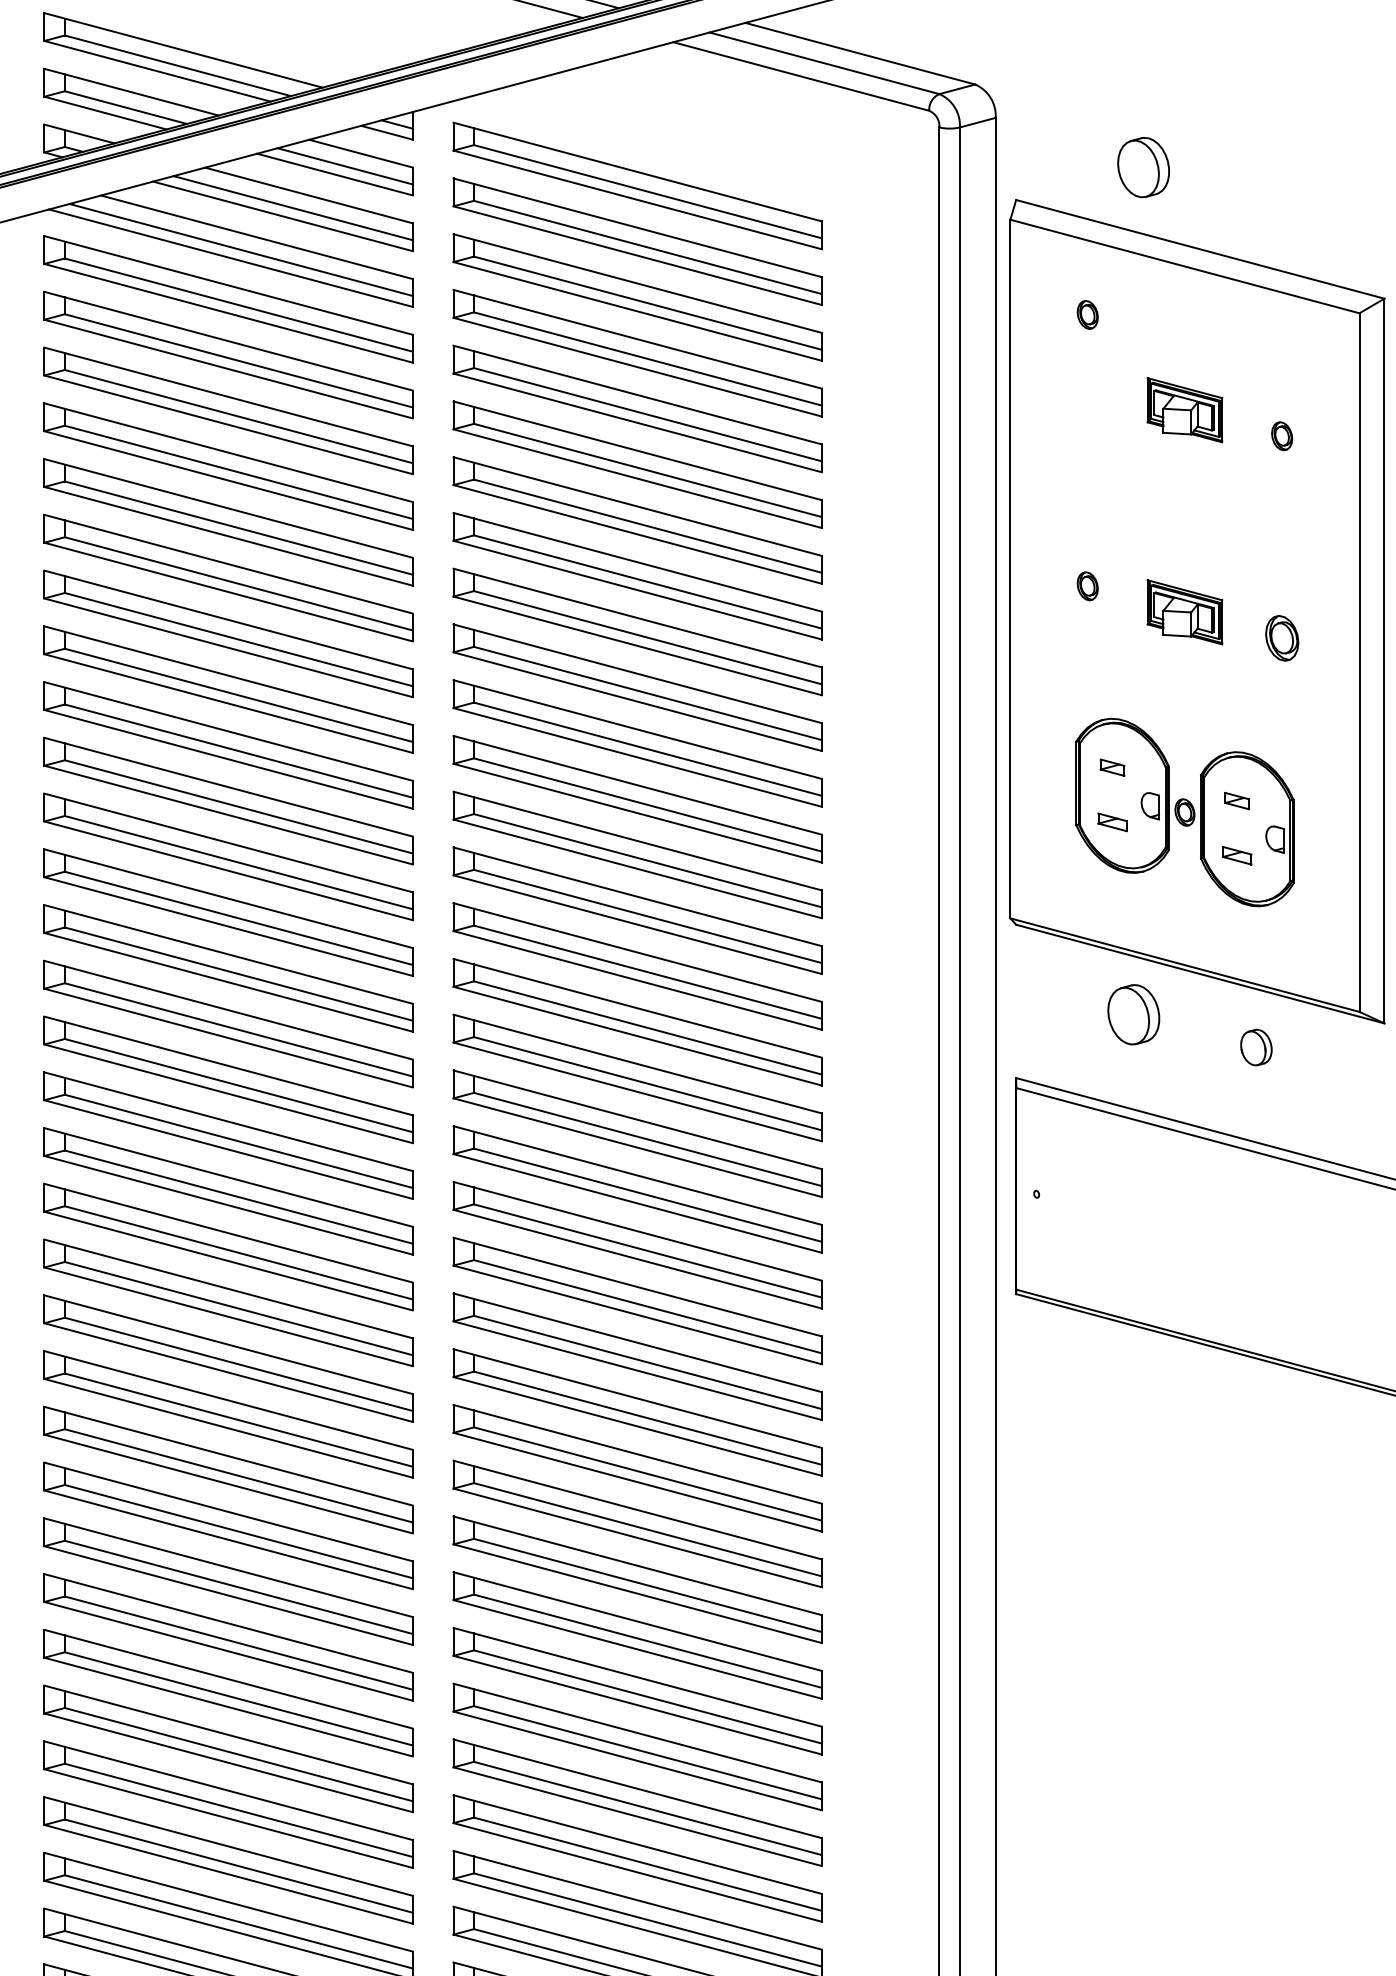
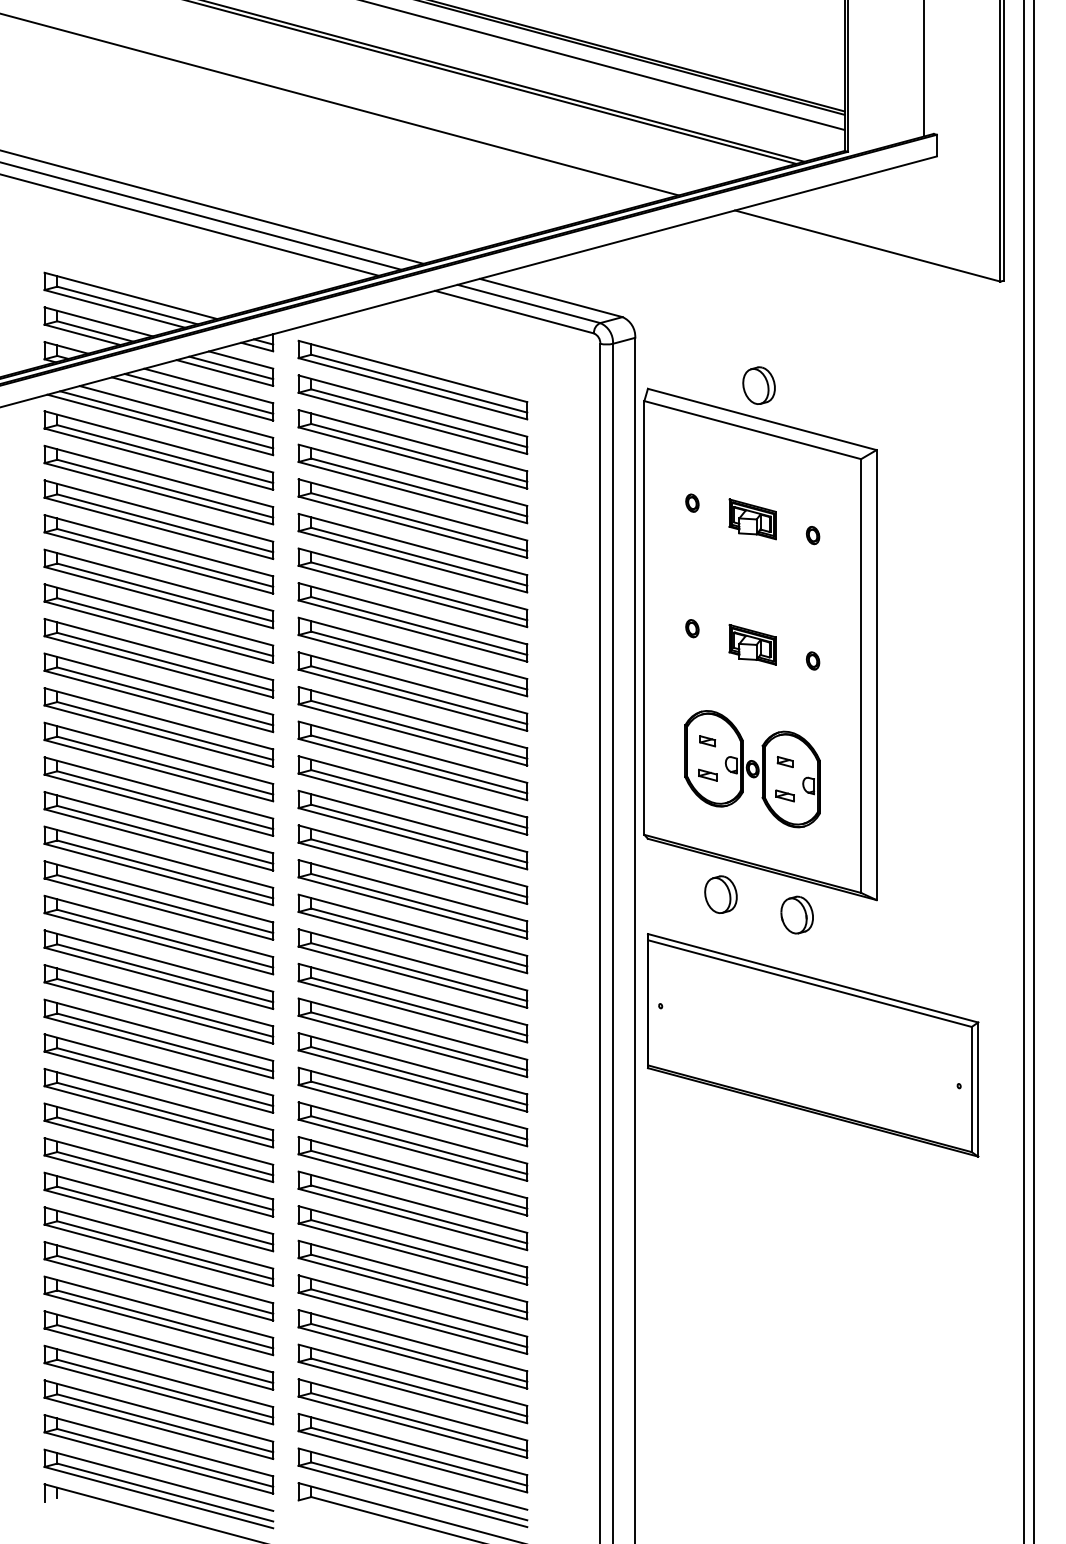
part: (1142, 167) -> (758, 385), moved
part: (1087, 313) -> (692, 502), moved
part: (1281, 637) -> (812, 660), size x0.62
part: (1255, 1046) -> (796, 914), size x1.67

